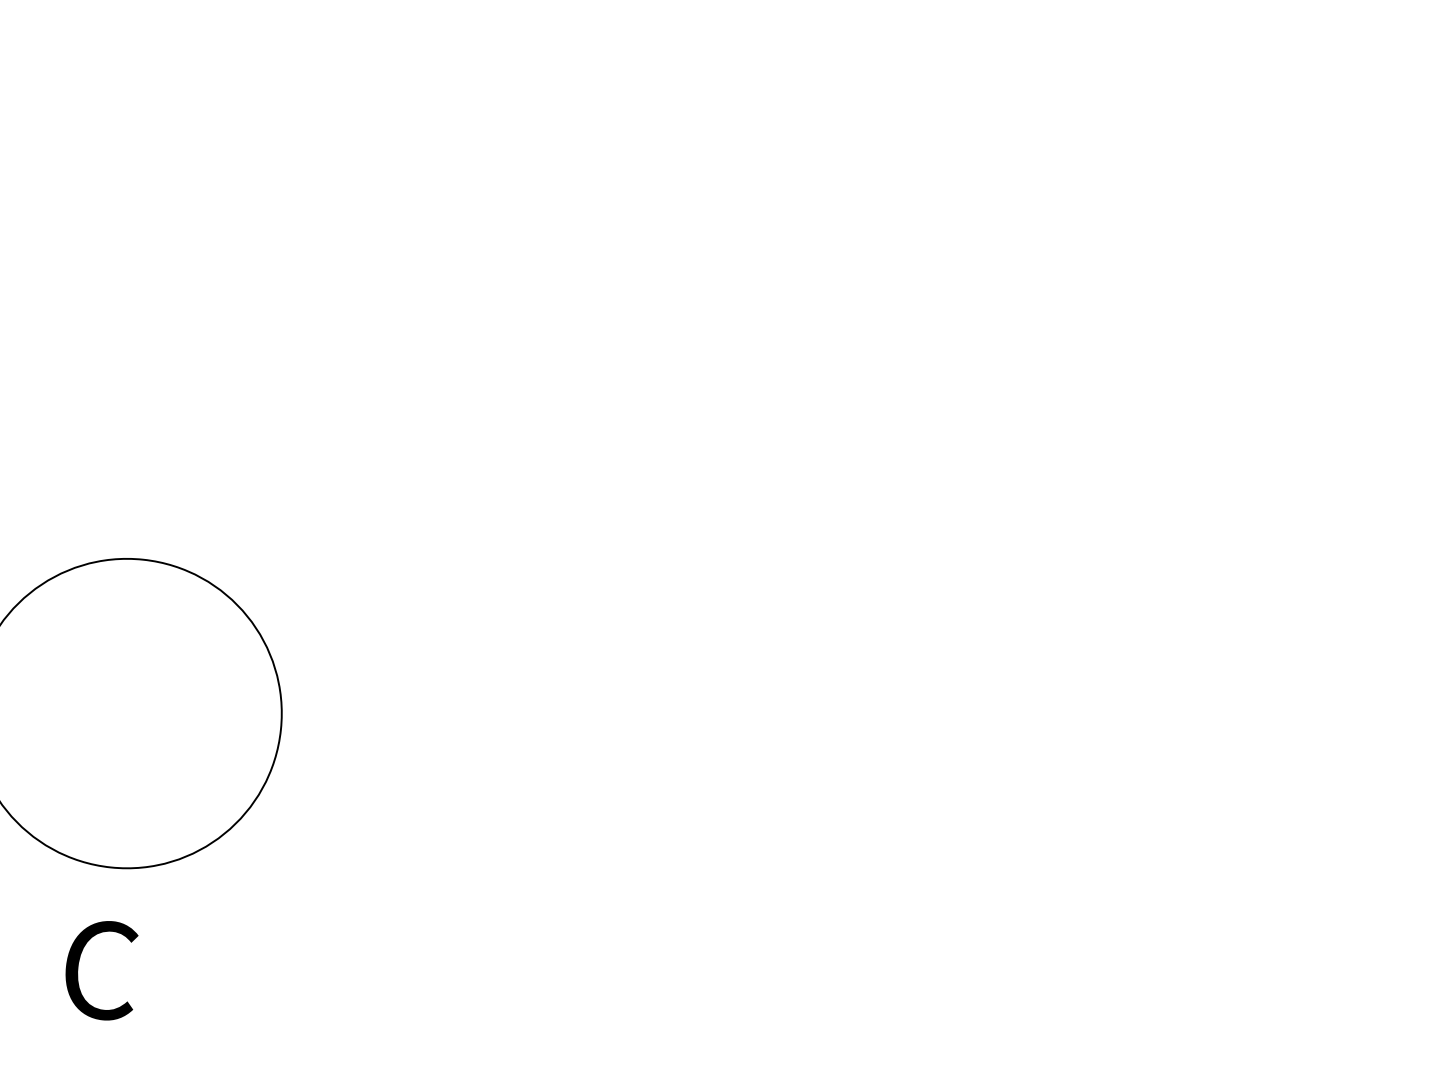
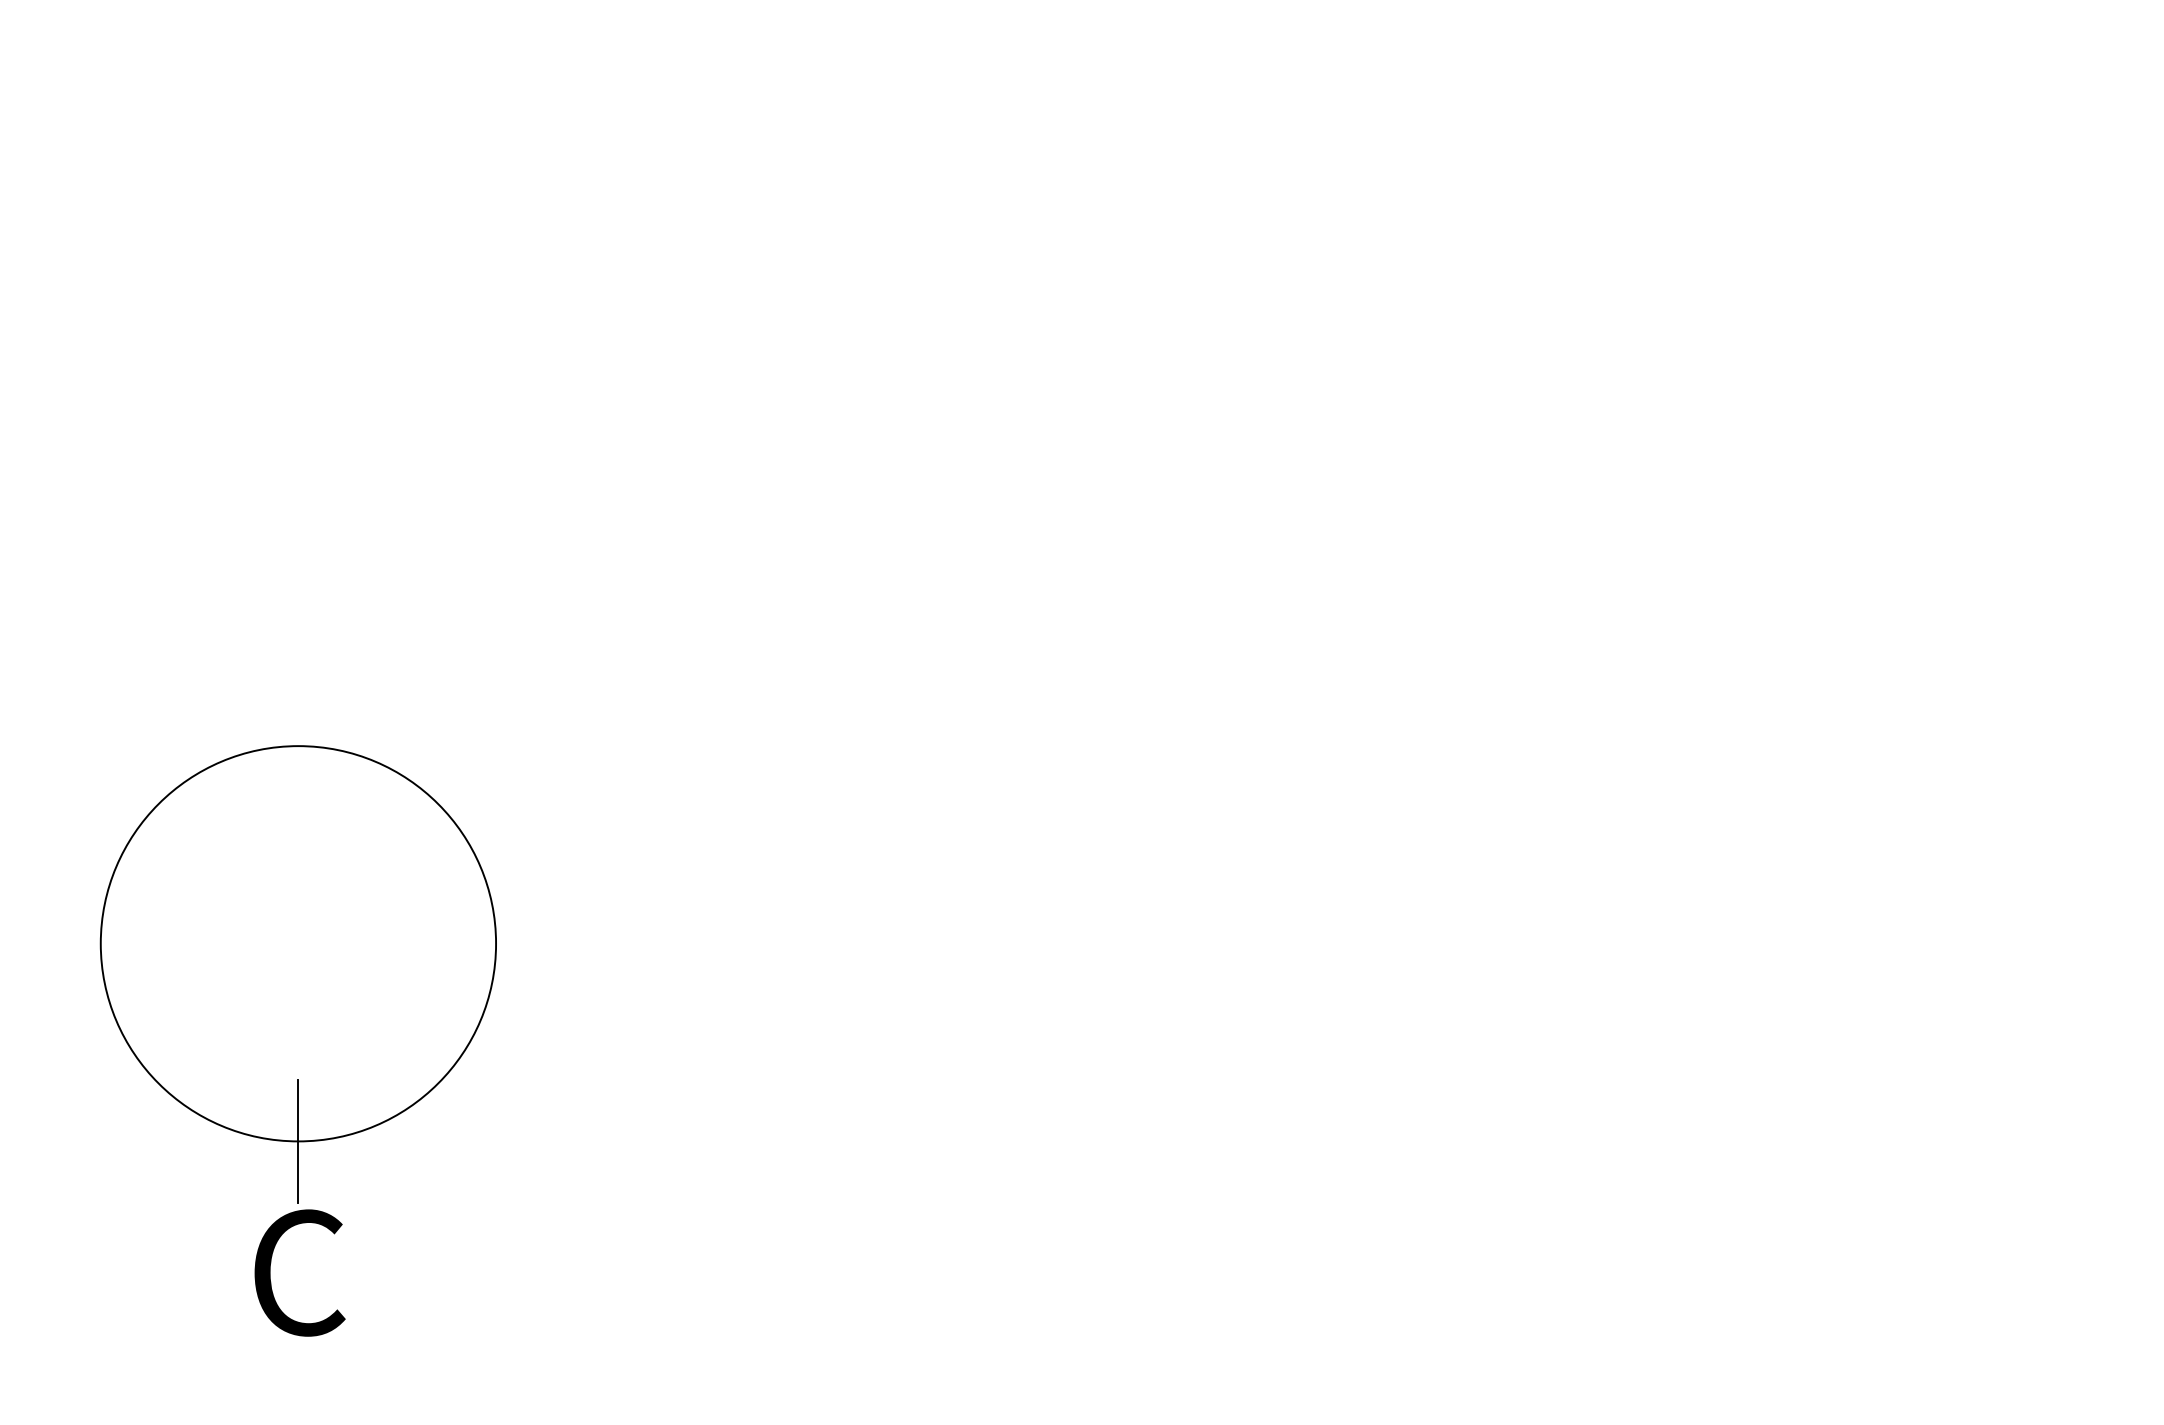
line: (111, 866) -> (298, 1140), added

